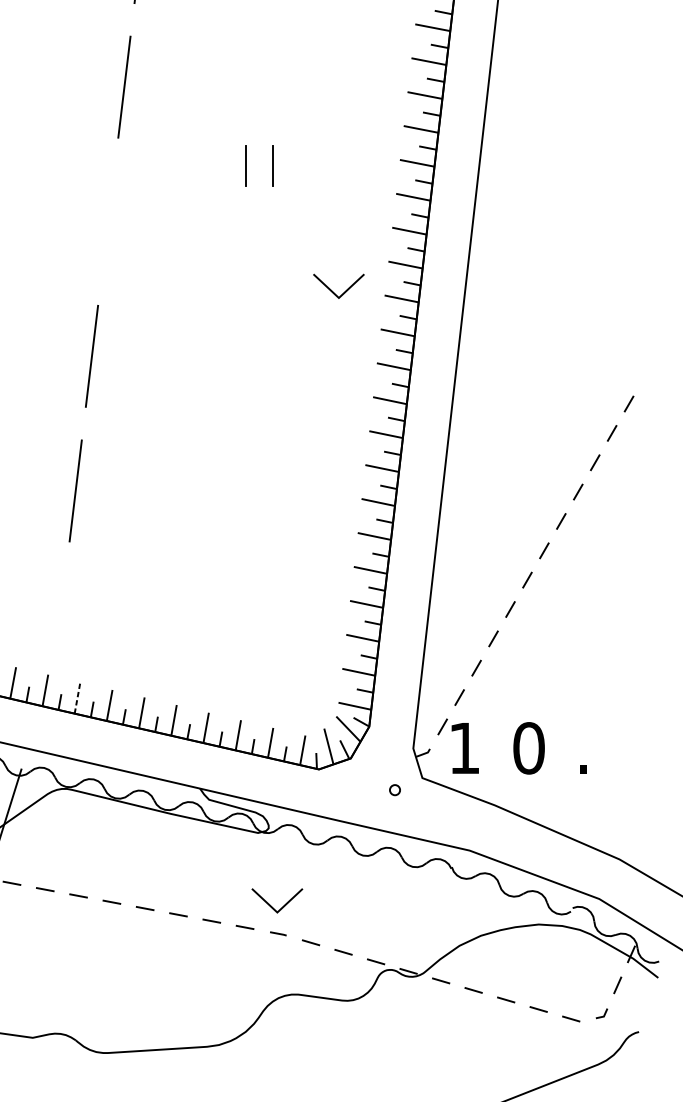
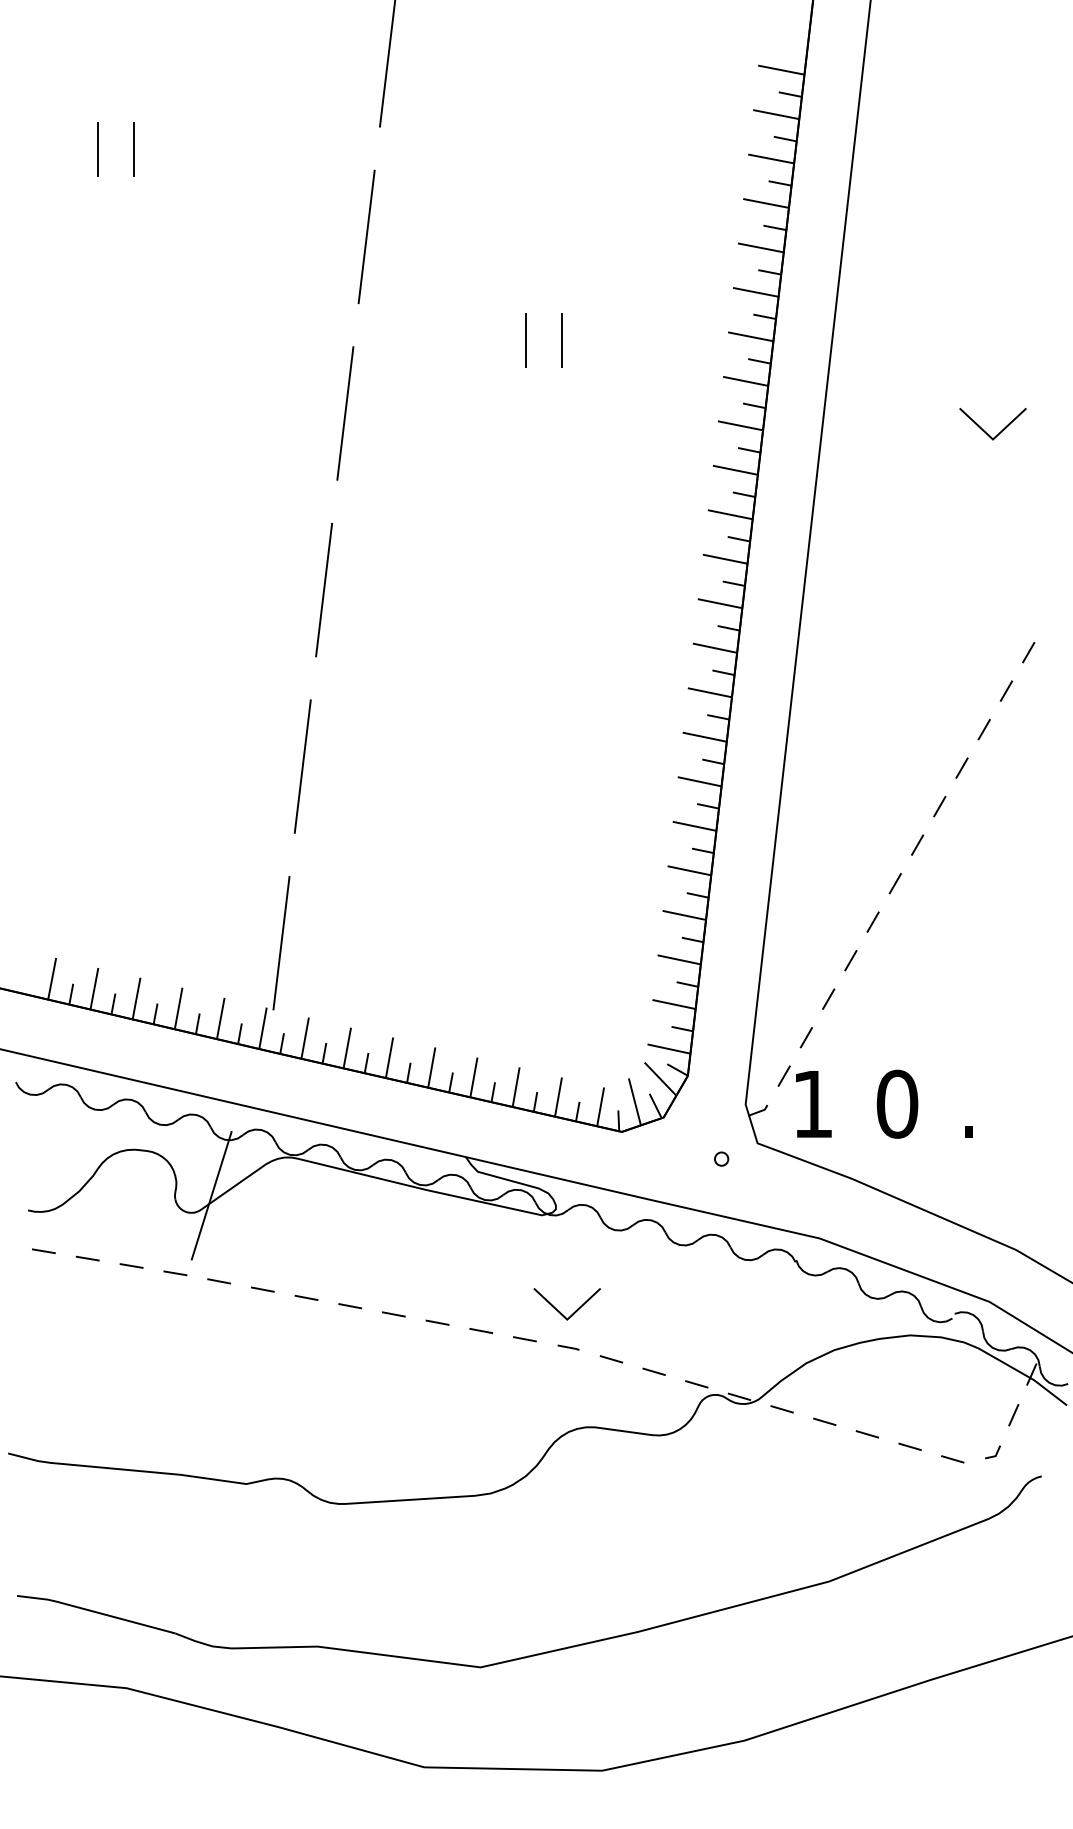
line: (108, 221) -> (345, 413), added
line: (335, 293) -> (988, 433), moved
line: (59, 625) -> (281, 942), added
line: (77, 698) -> (305, 1038), dashed -> solid

